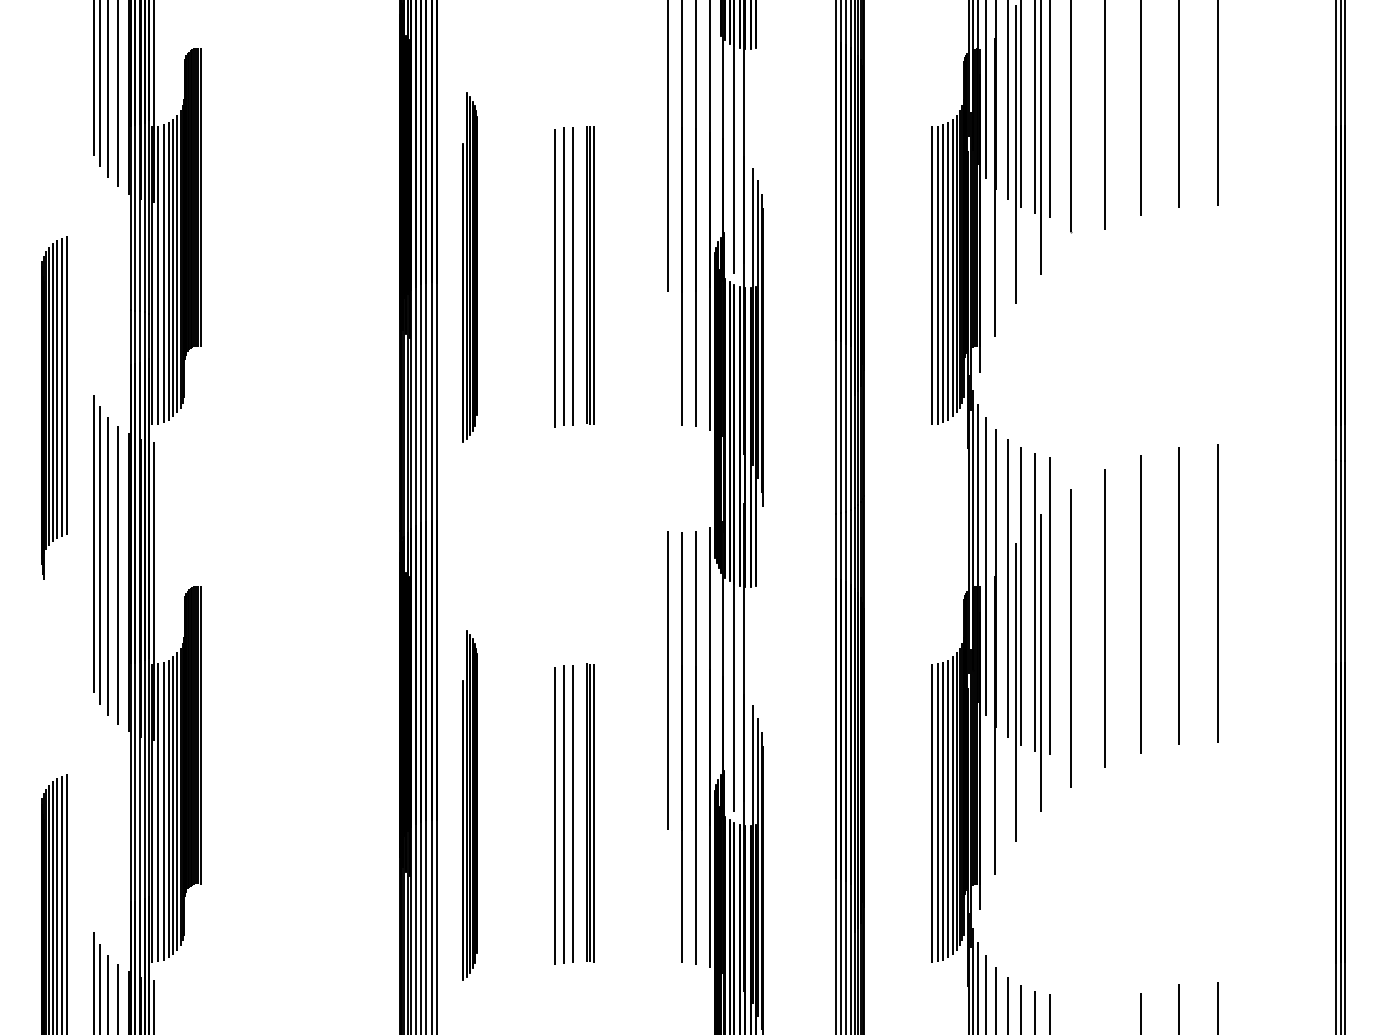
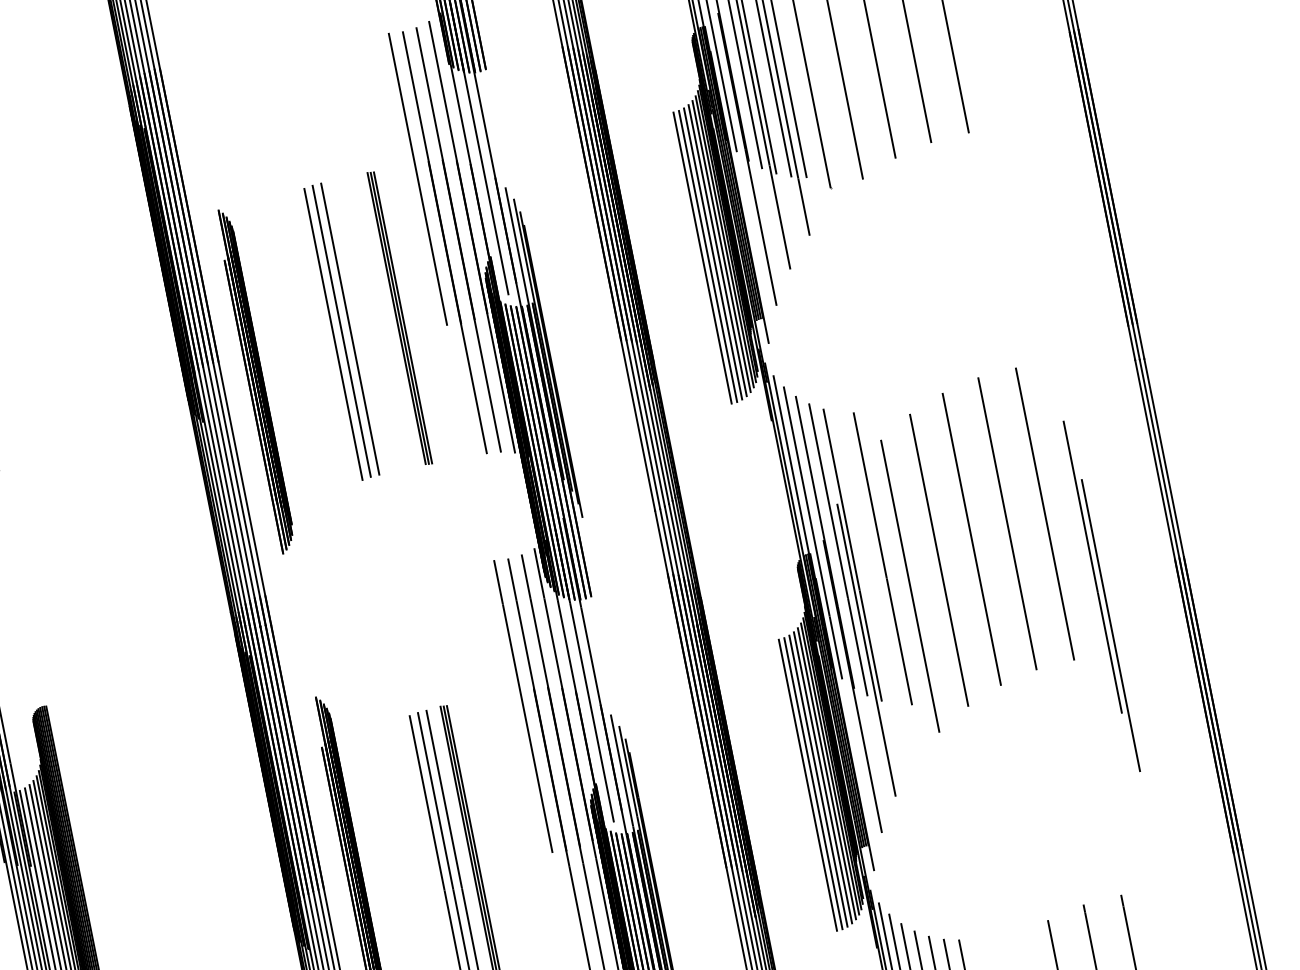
part: (469, 267) -> (255, 380), moved
part: (590, 275) -> (400, 318), moved
part: (1037, 632) -> (1101, 596), moved

